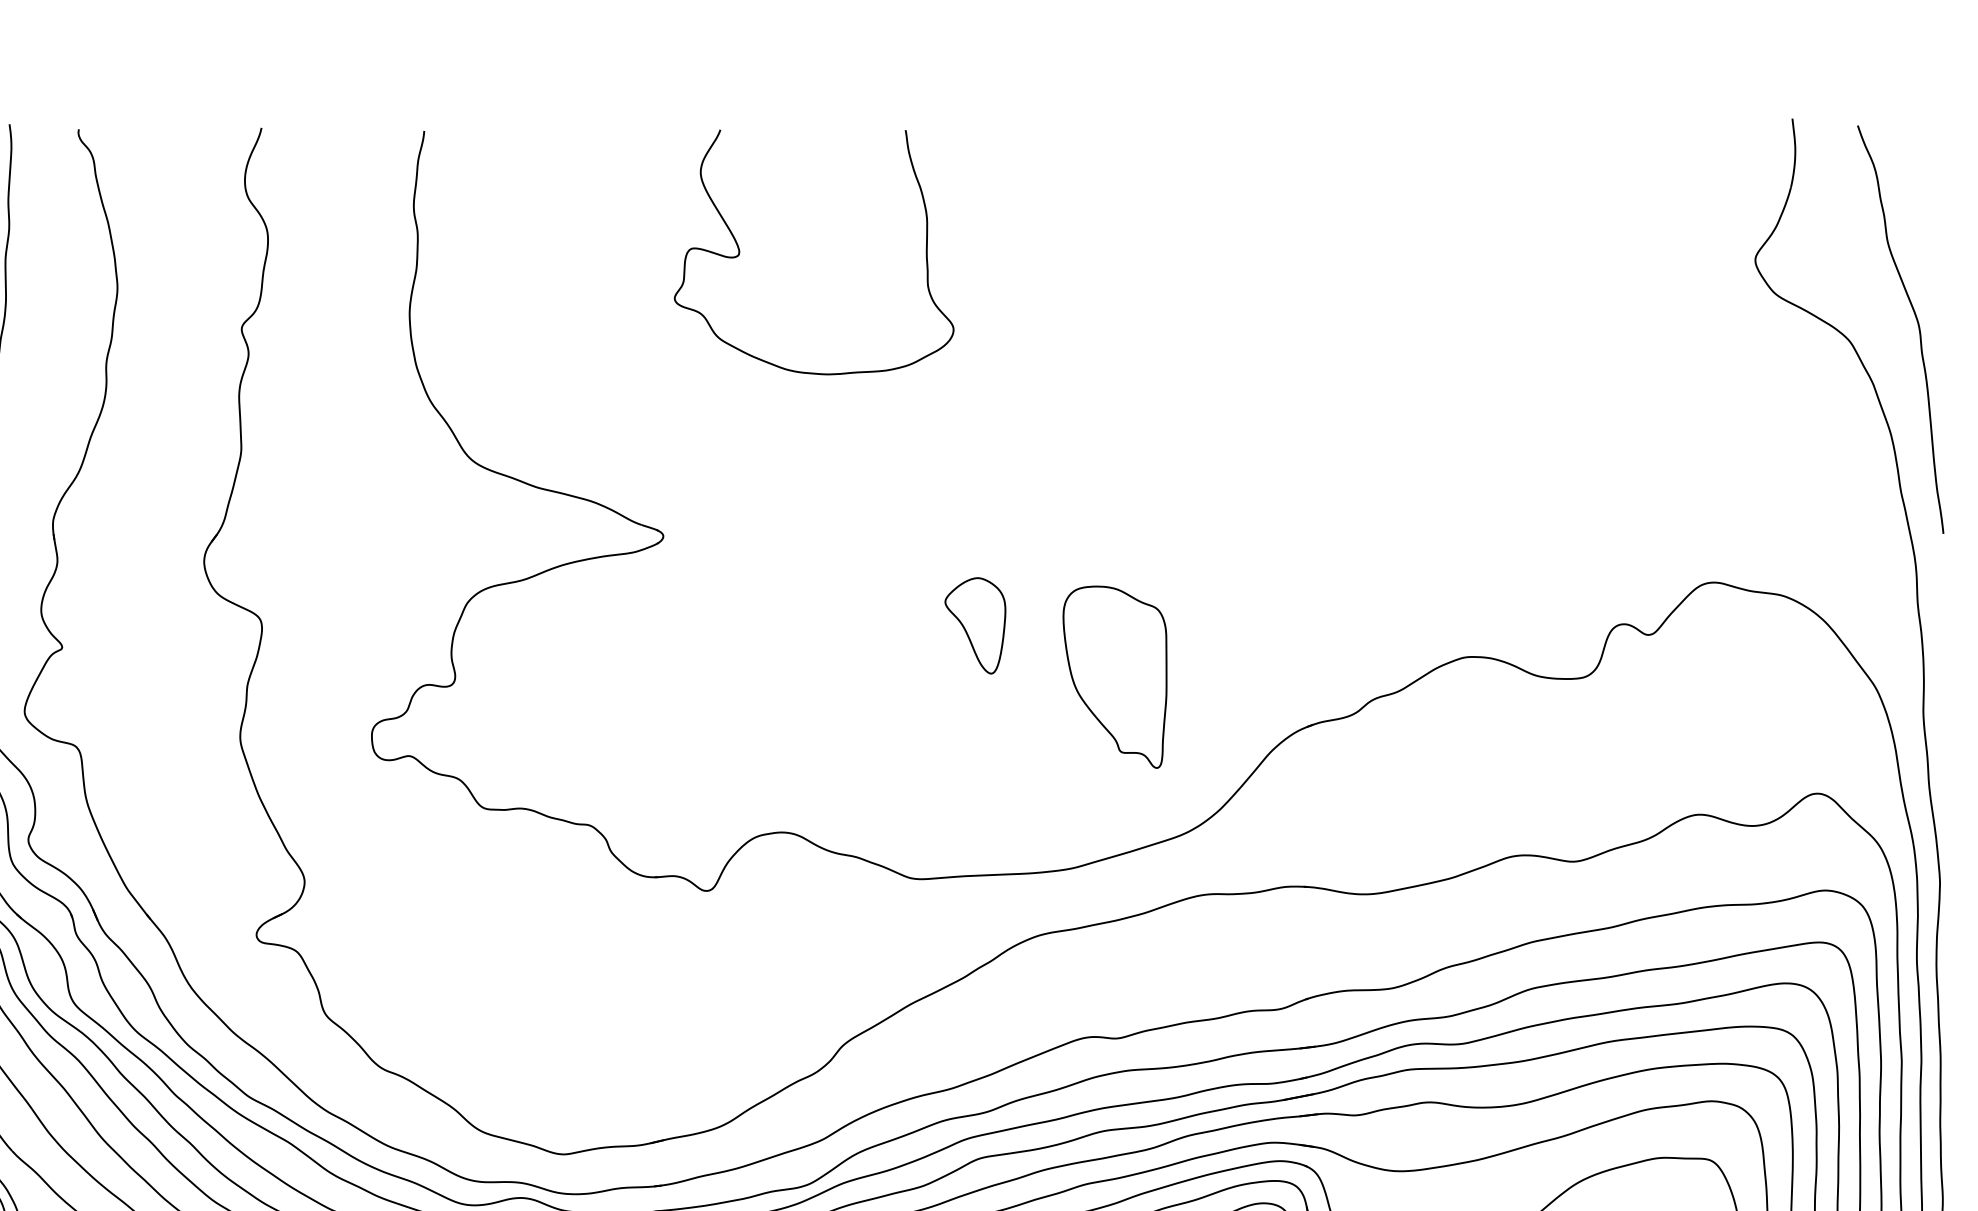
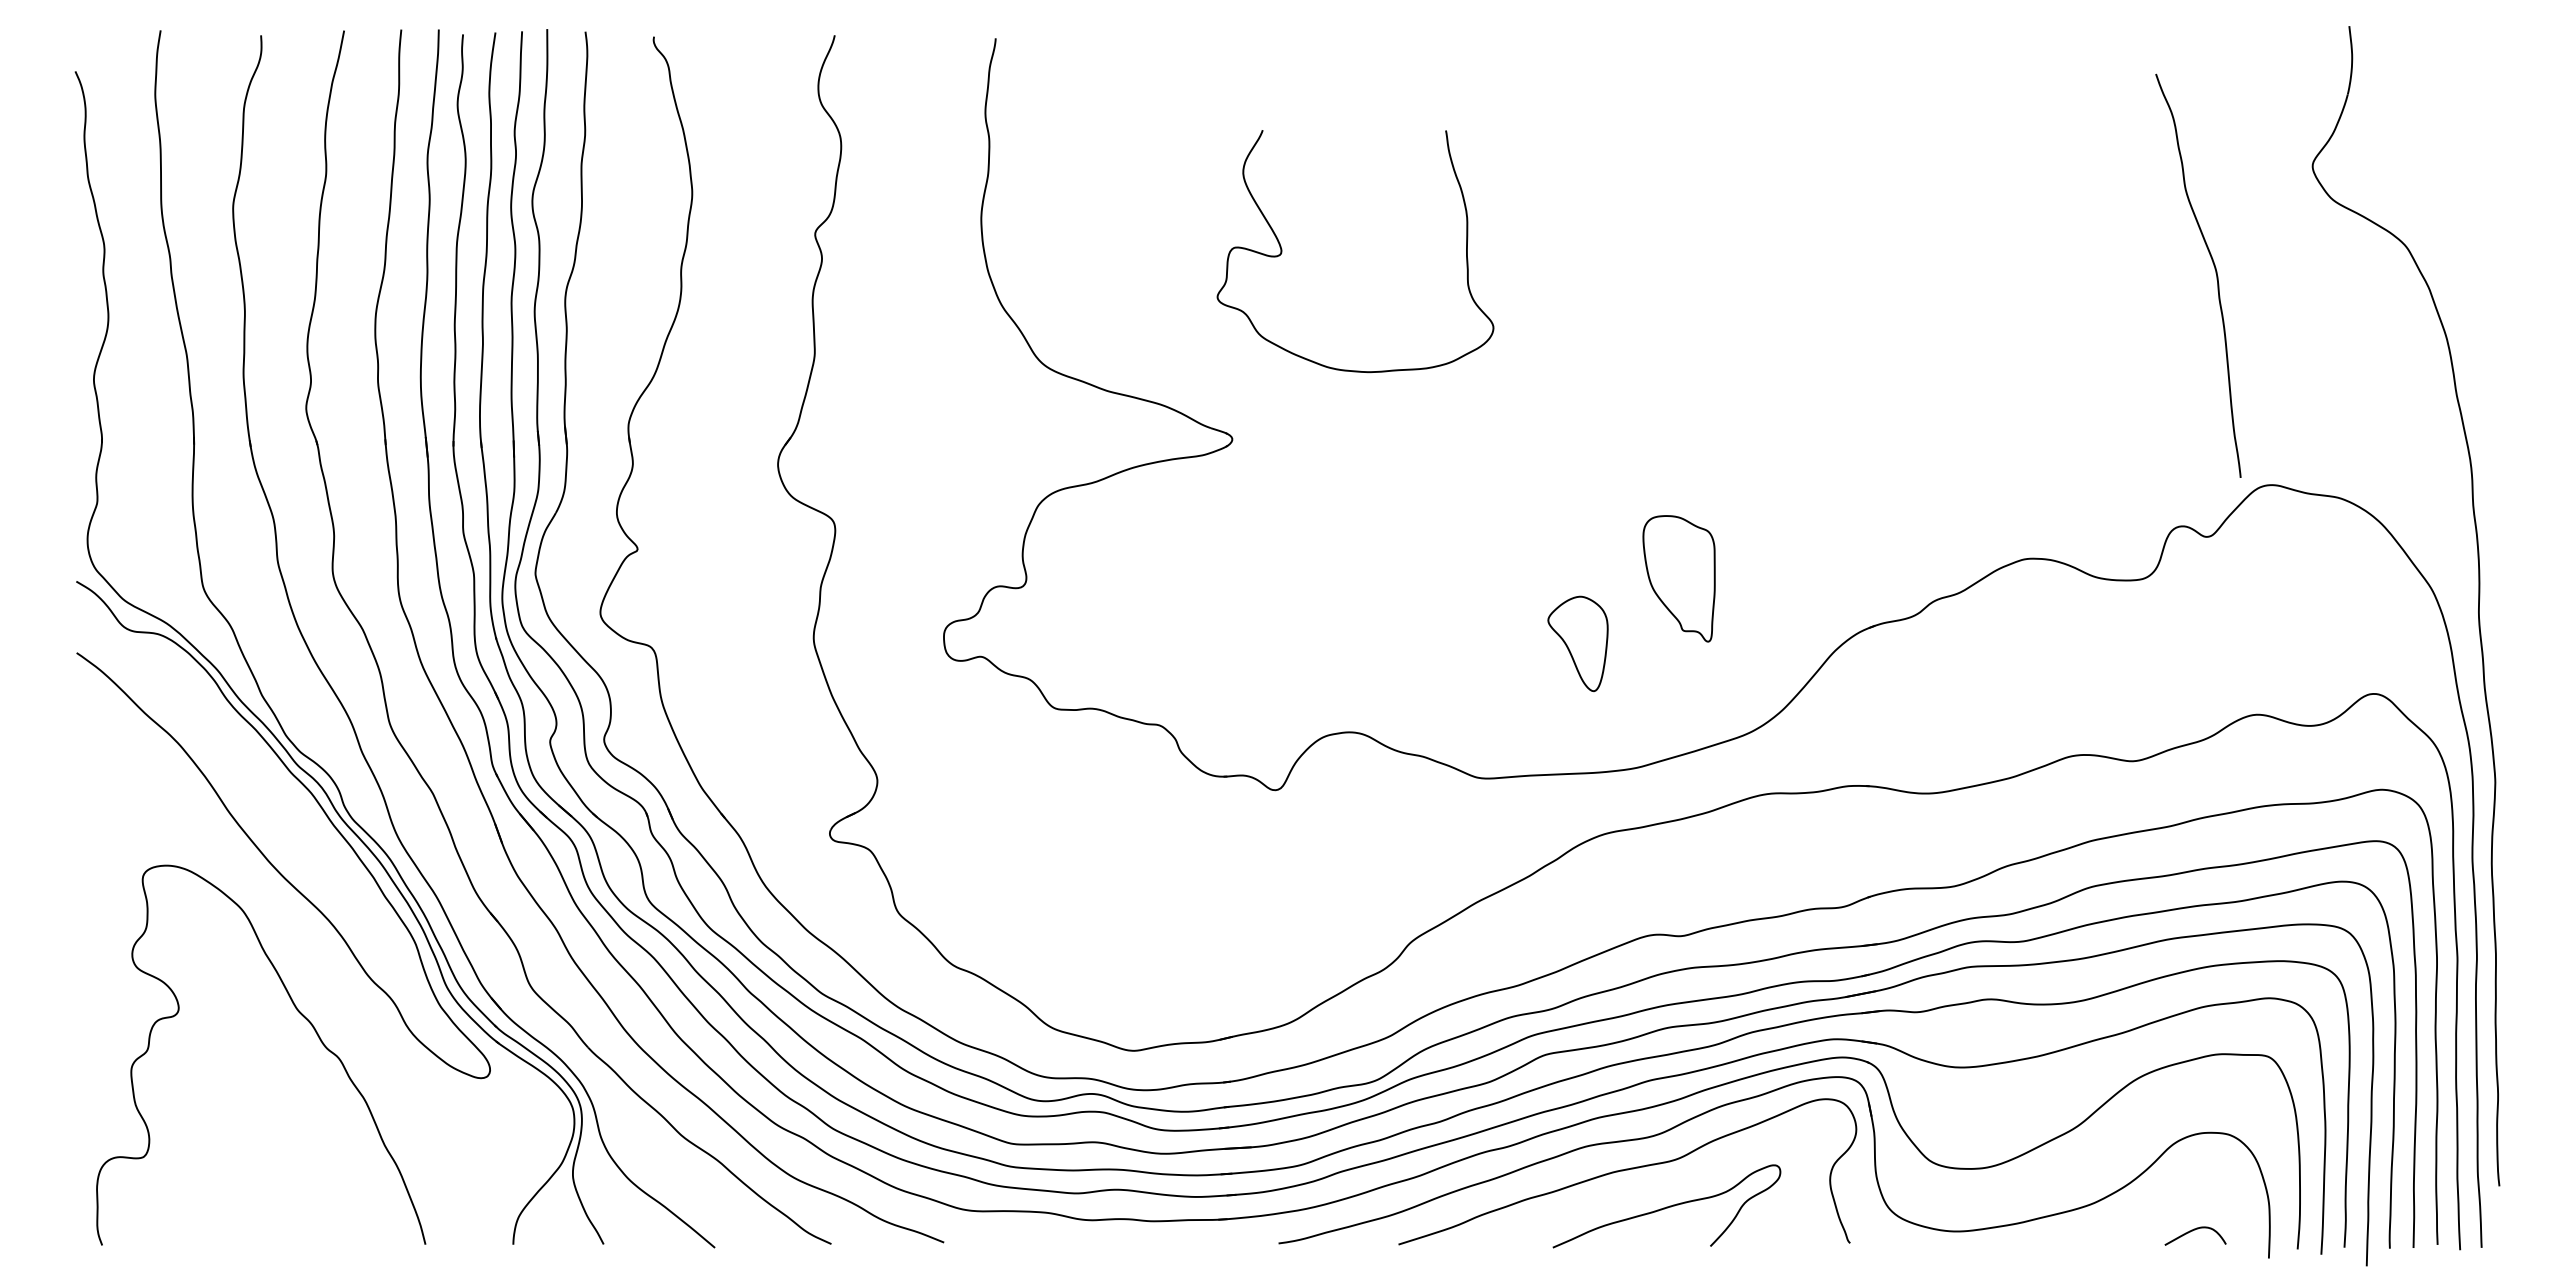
curve: (740, 252) -> (1282, 251), moved
curve: (1916, 323) -> (2214, 269), moved
part: (974, 625) -> (1577, 643), moved
part: (1114, 676) -> (1678, 578), size x0.7

